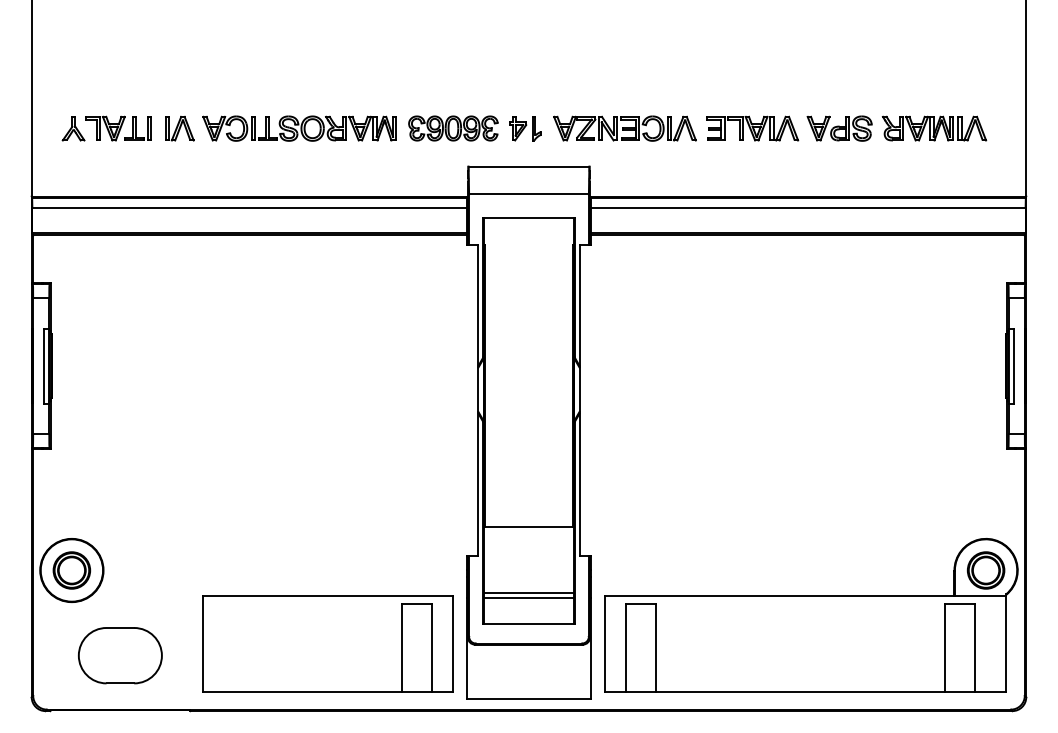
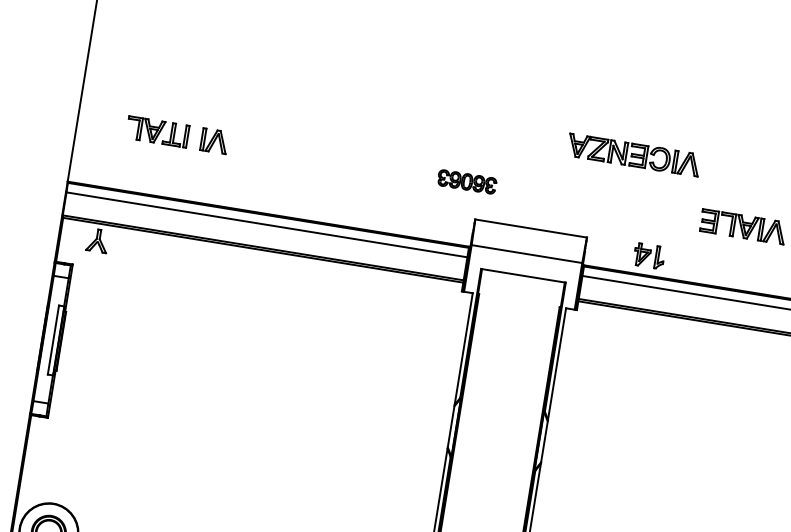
part: (73, 128) -> (97, 240), moved
part: (299, 128) -> (325, 158), removed
part: (453, 128) -> (467, 181), size x0.7
part: (525, 128) -> (649, 255), moved
part: (624, 128) -> (633, 154), moved

